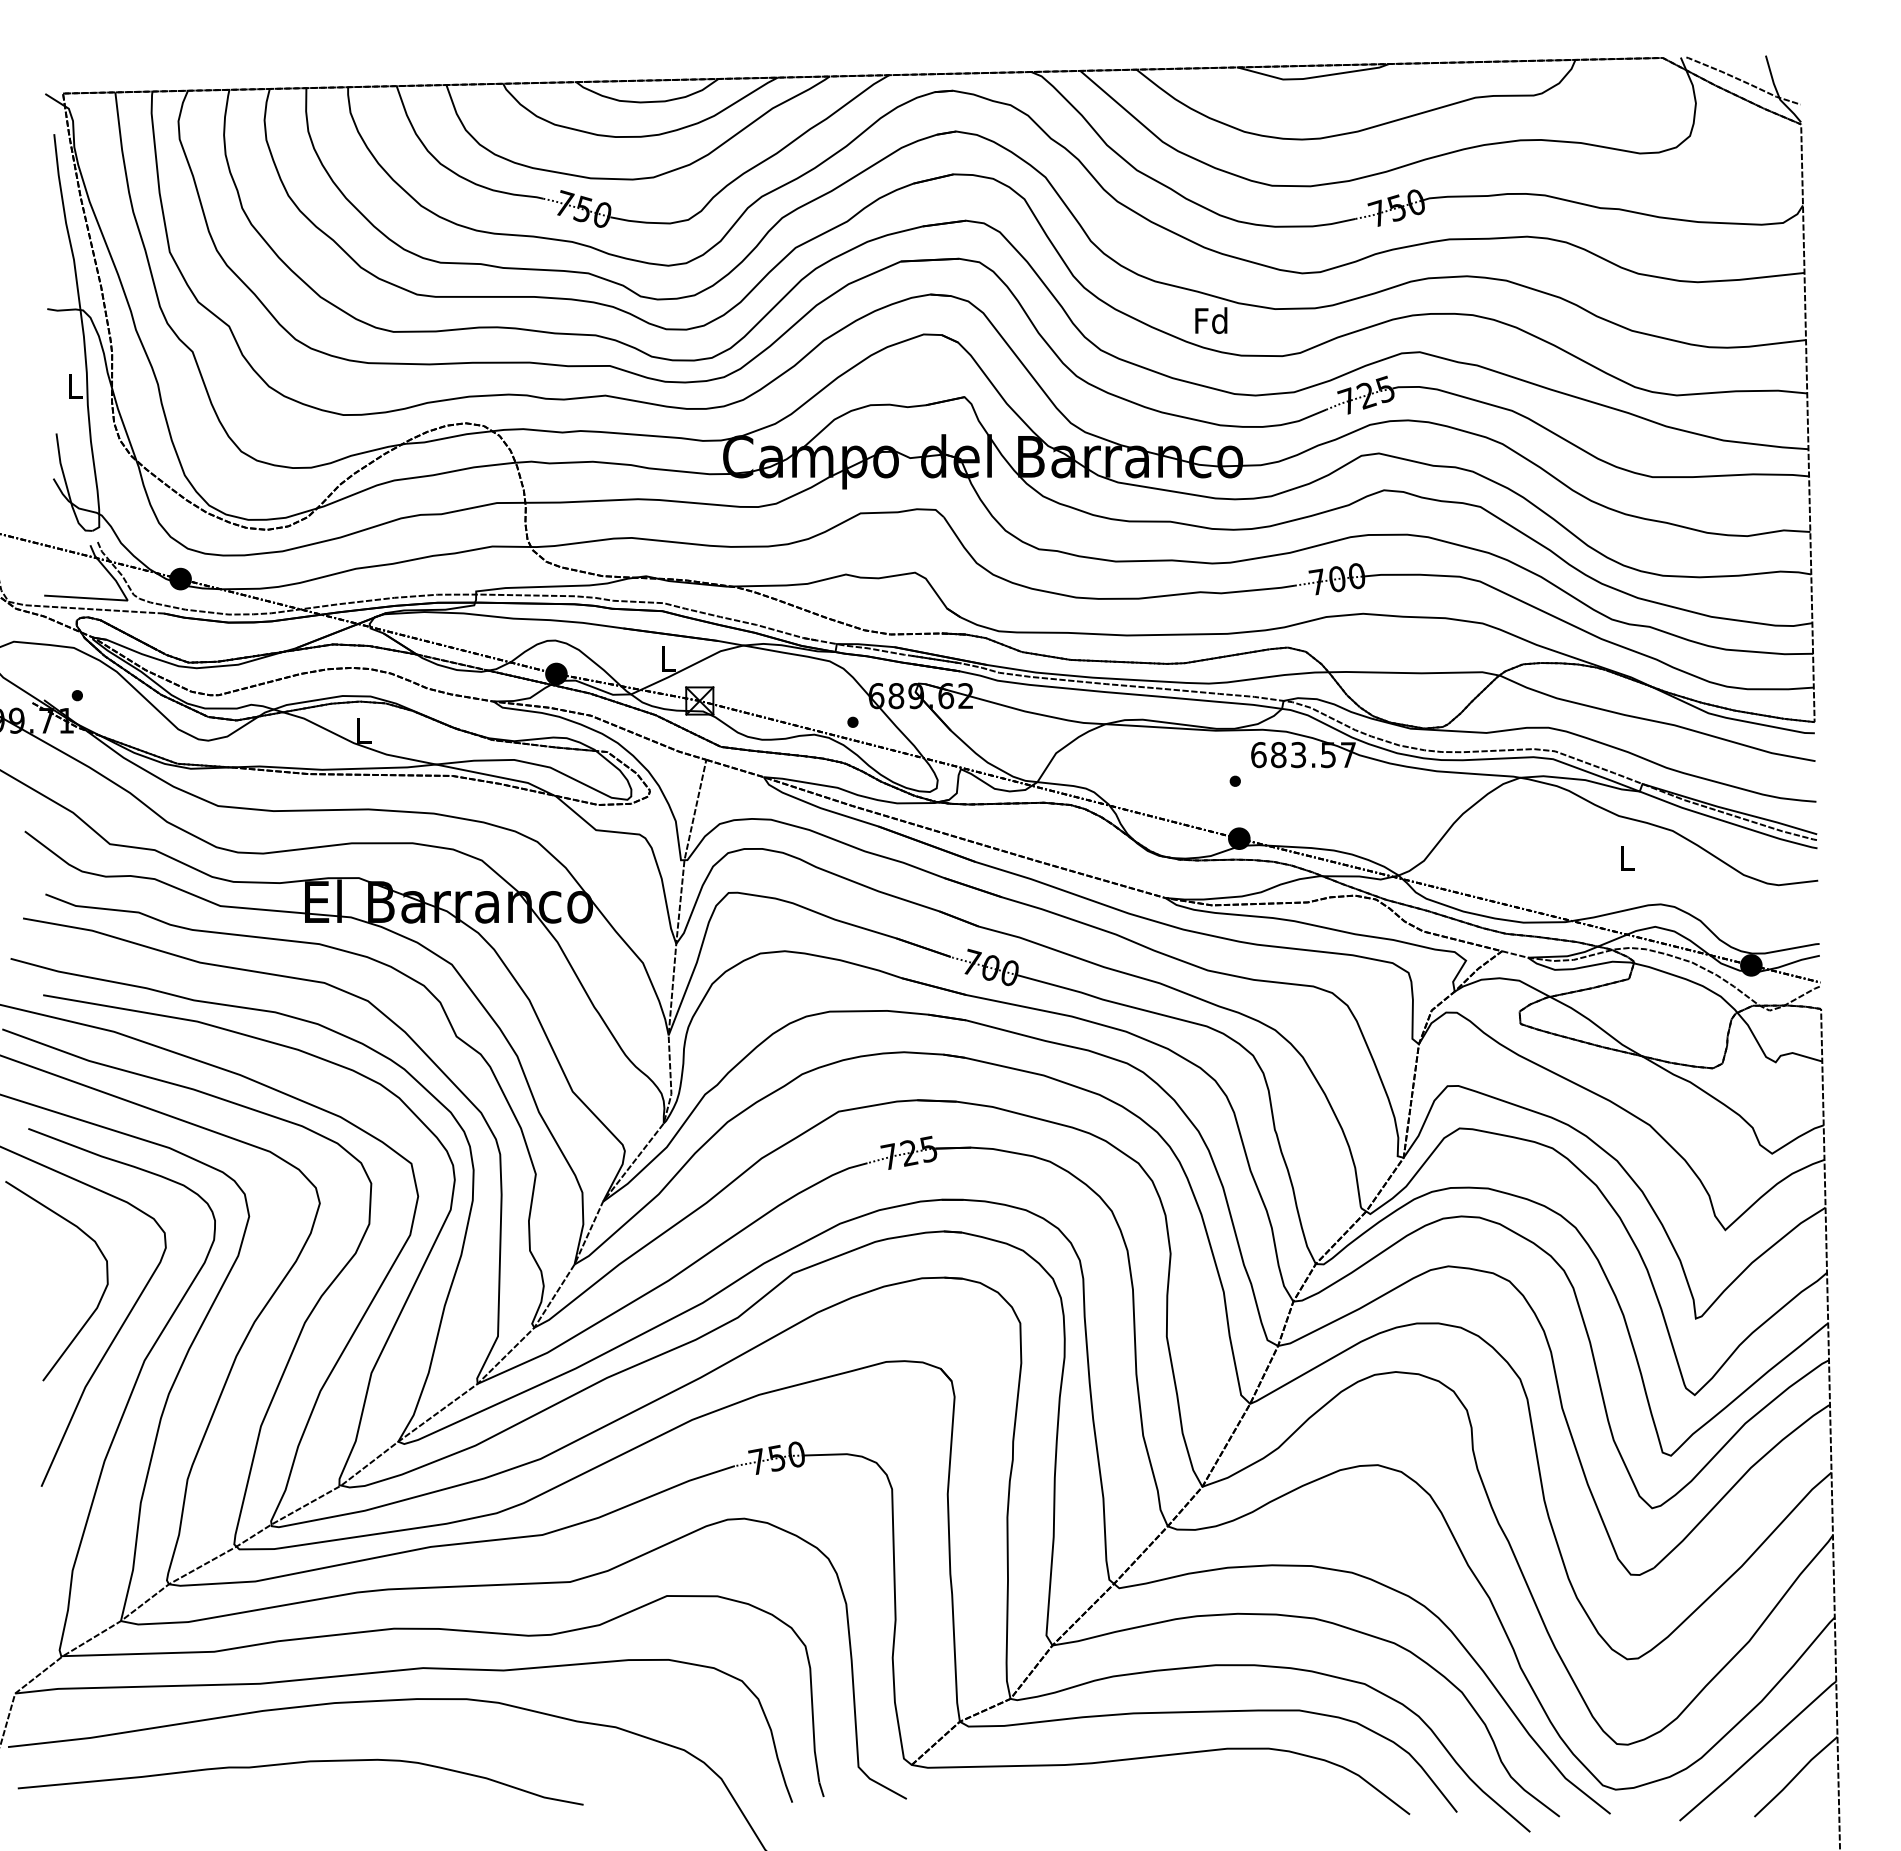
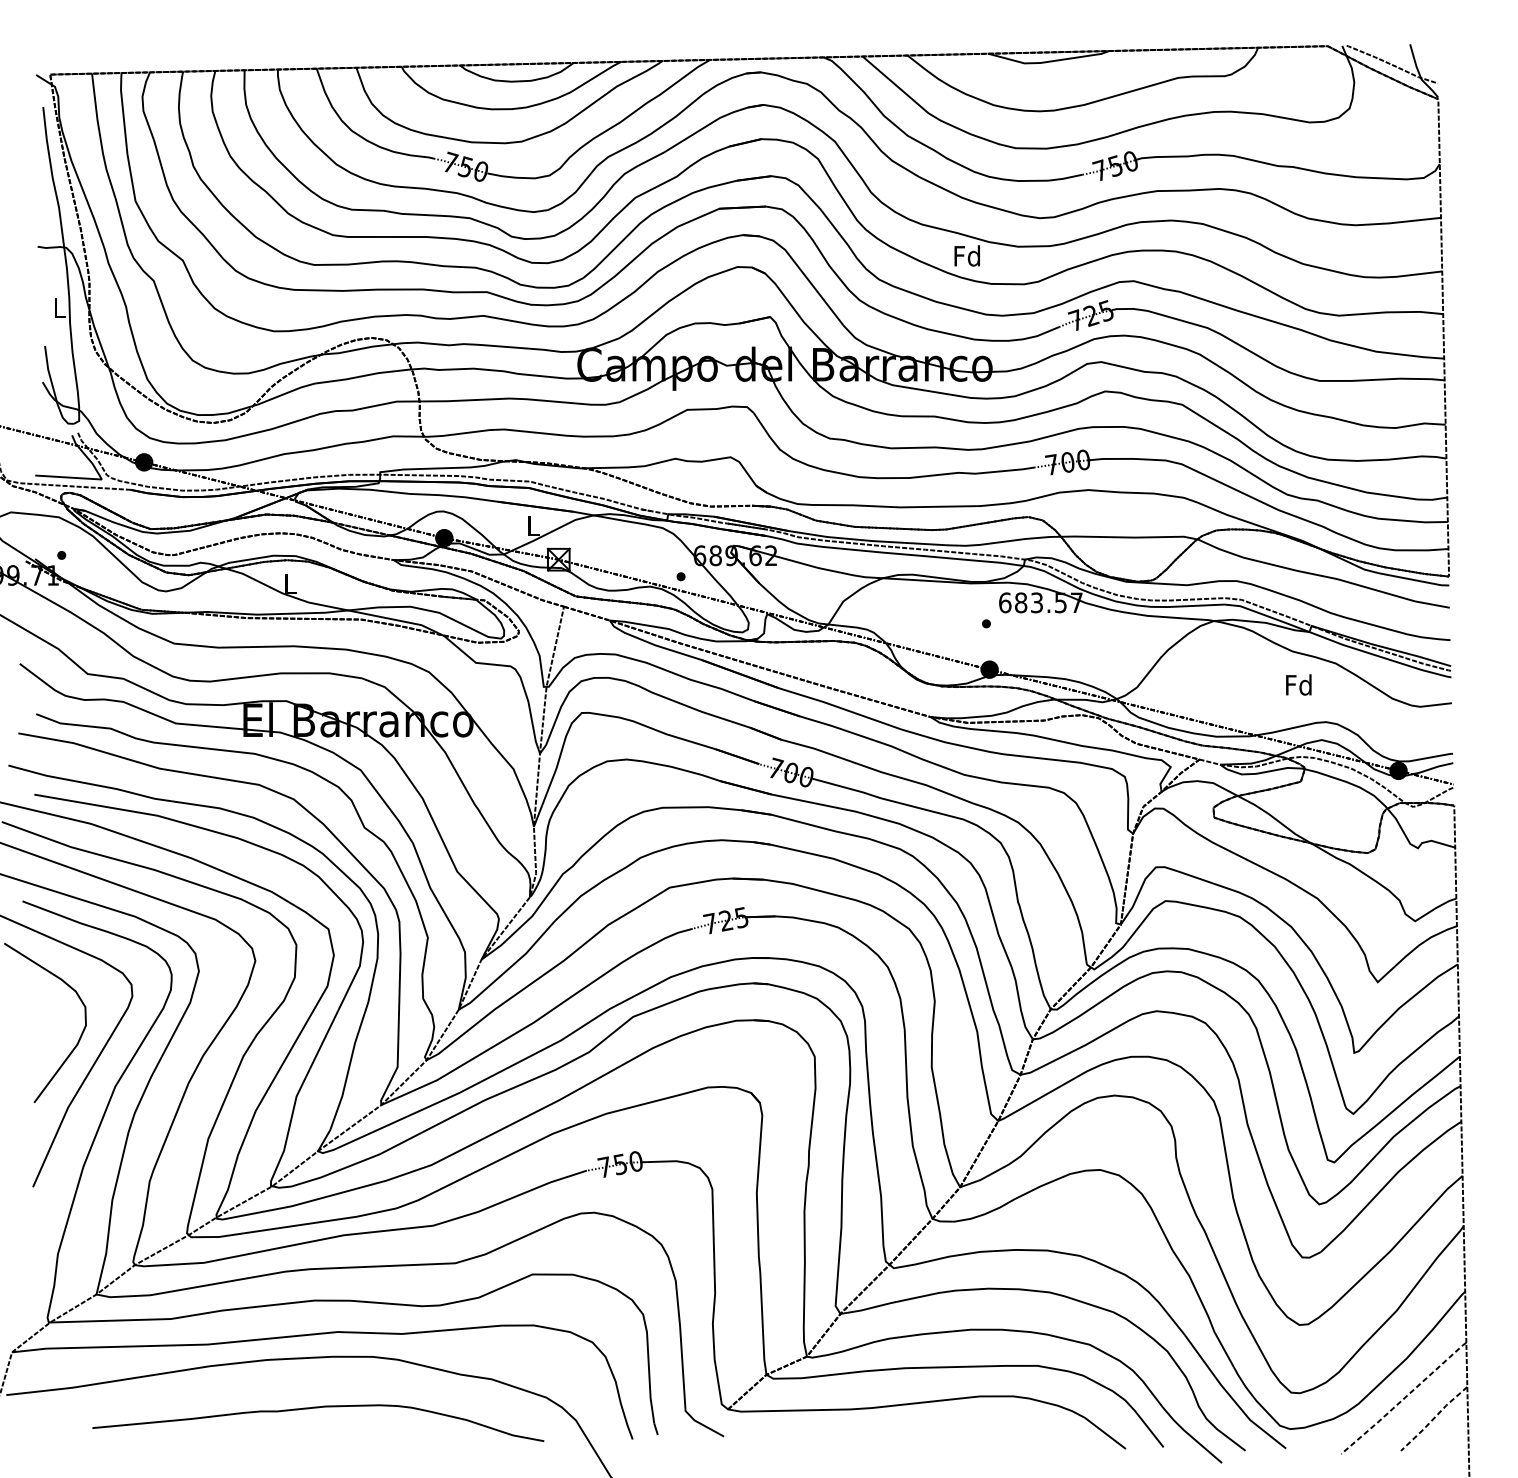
text: (1626, 857) -> (1298, 684), L -> Fd
line: (1757, 1751) -> (1403, 1398), solid -> dashed
curve: (300, 1763) -> (318, 1408), moved
line: (1794, 1777) -> (1433, 1419), solid -> dashed

